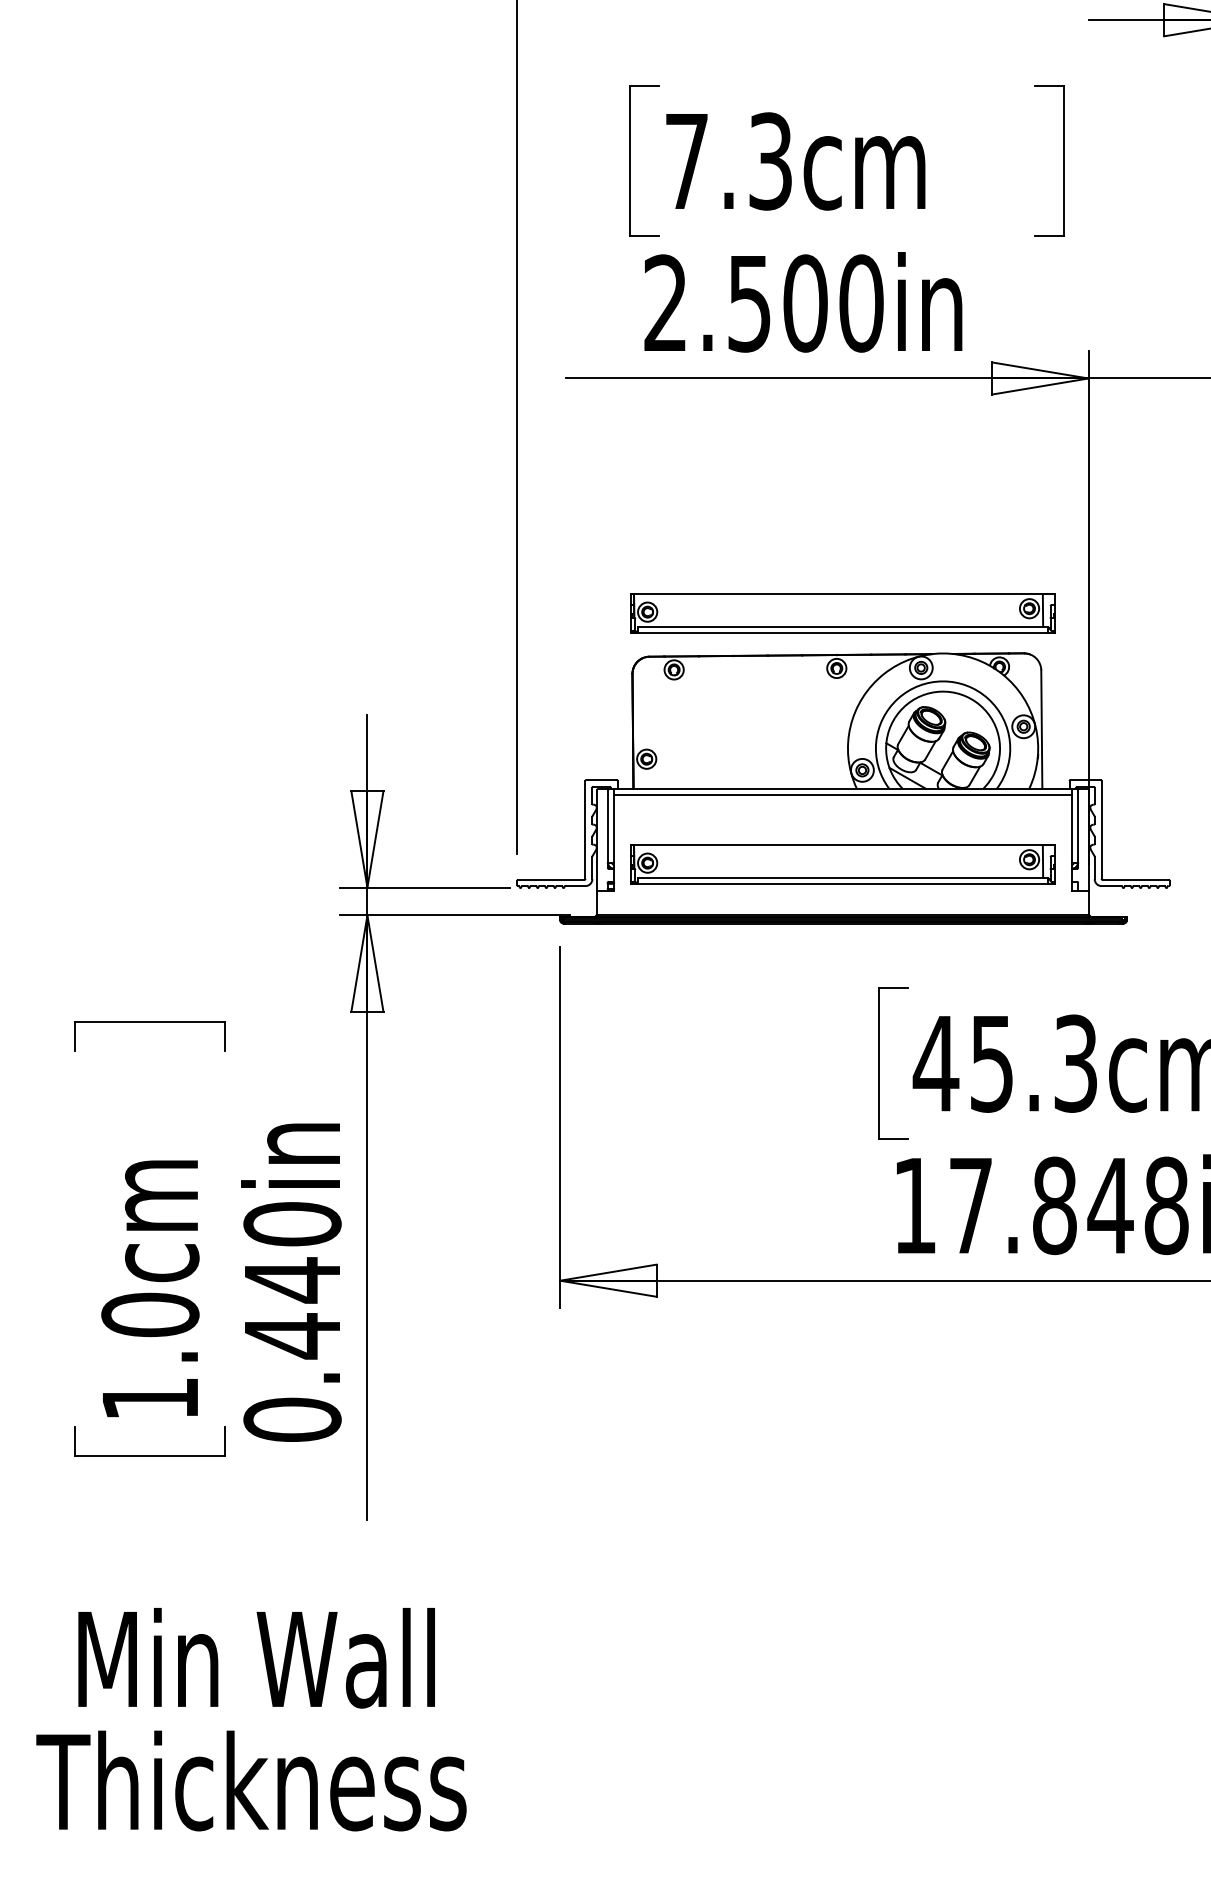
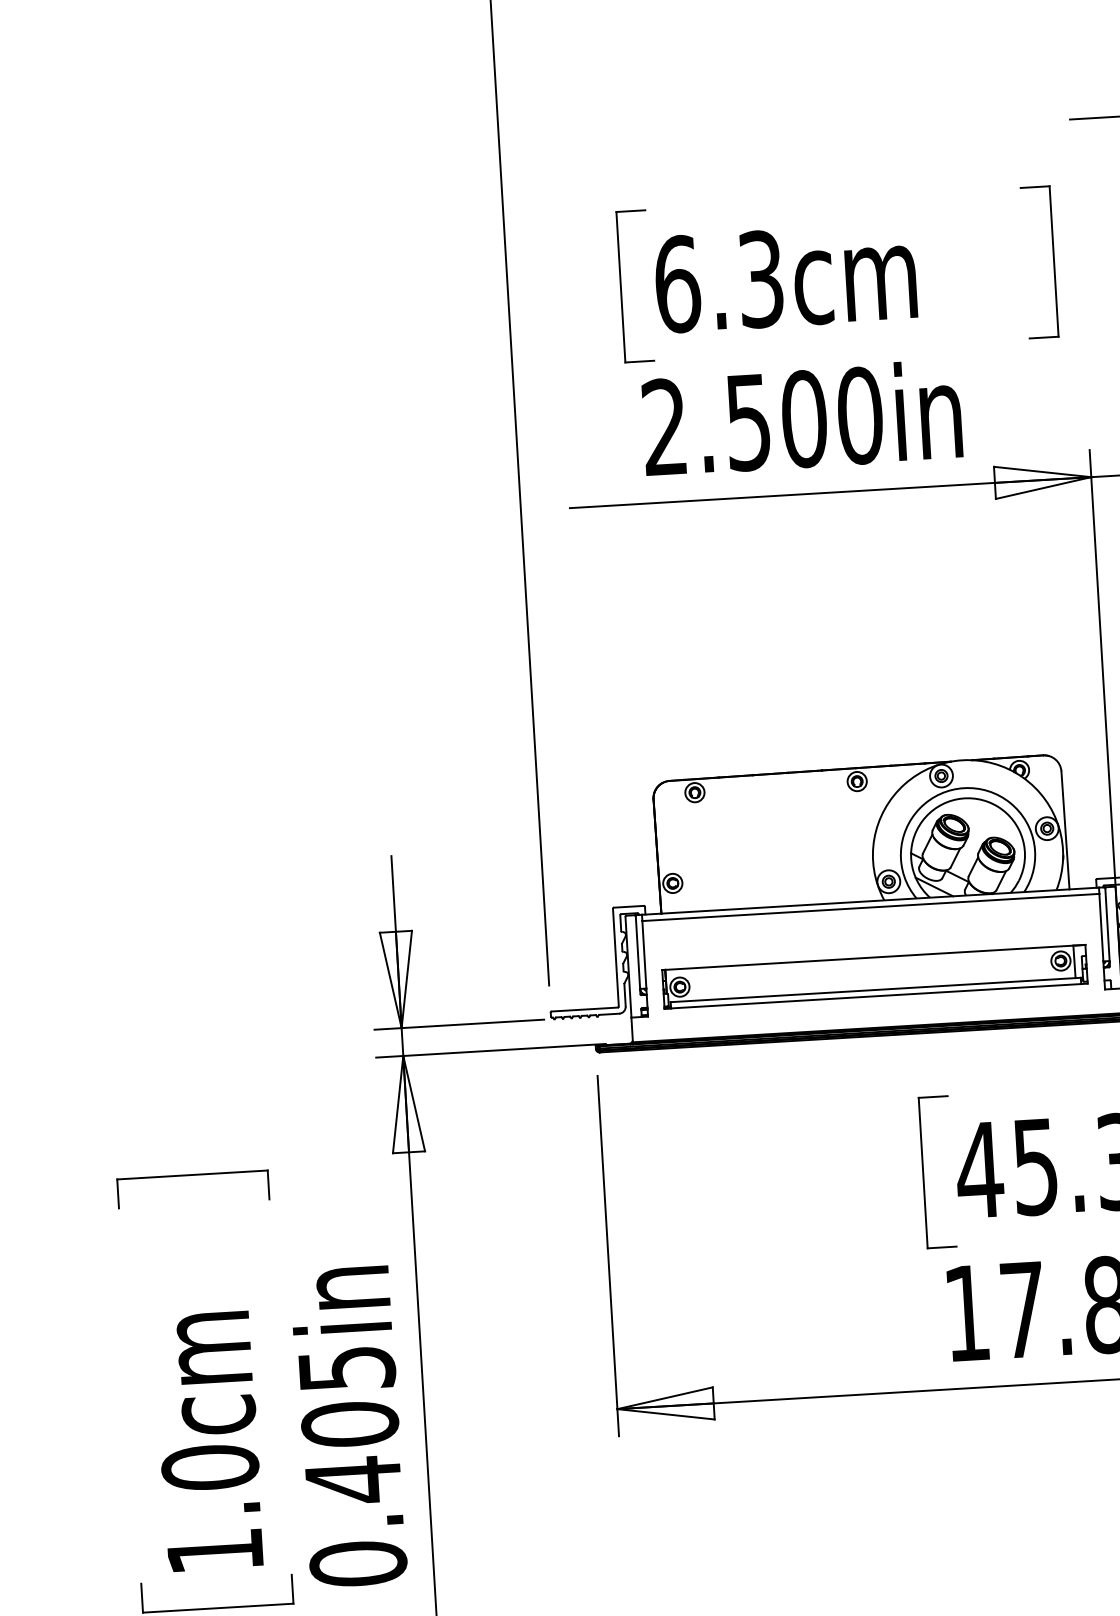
text: (687, 161) -> (678, 284), 7.3cm -> 6.3cm
part: (842, 613) -> (859, 726), removed
text: (292, 1252) -> (348, 1396), 0.440in -> 0.405in

